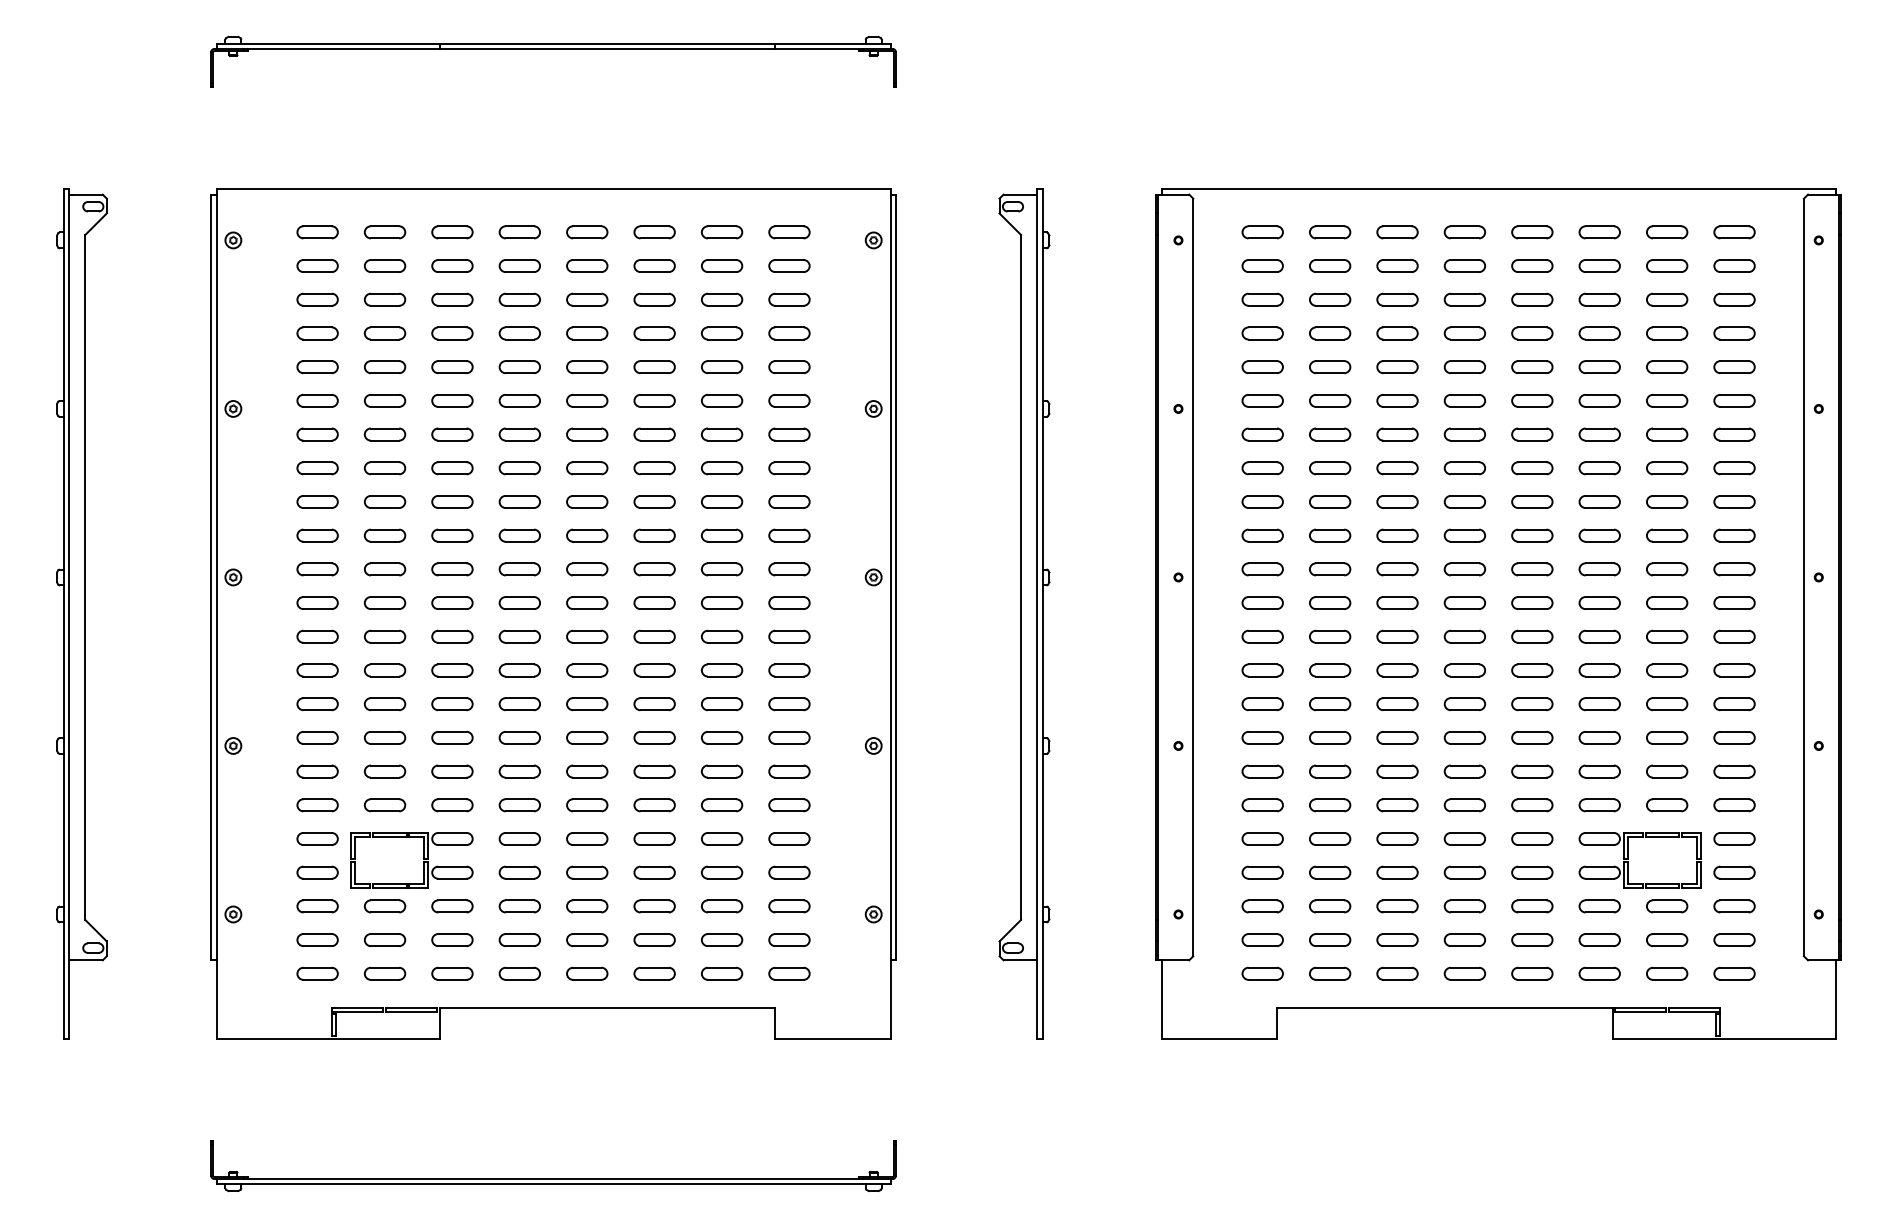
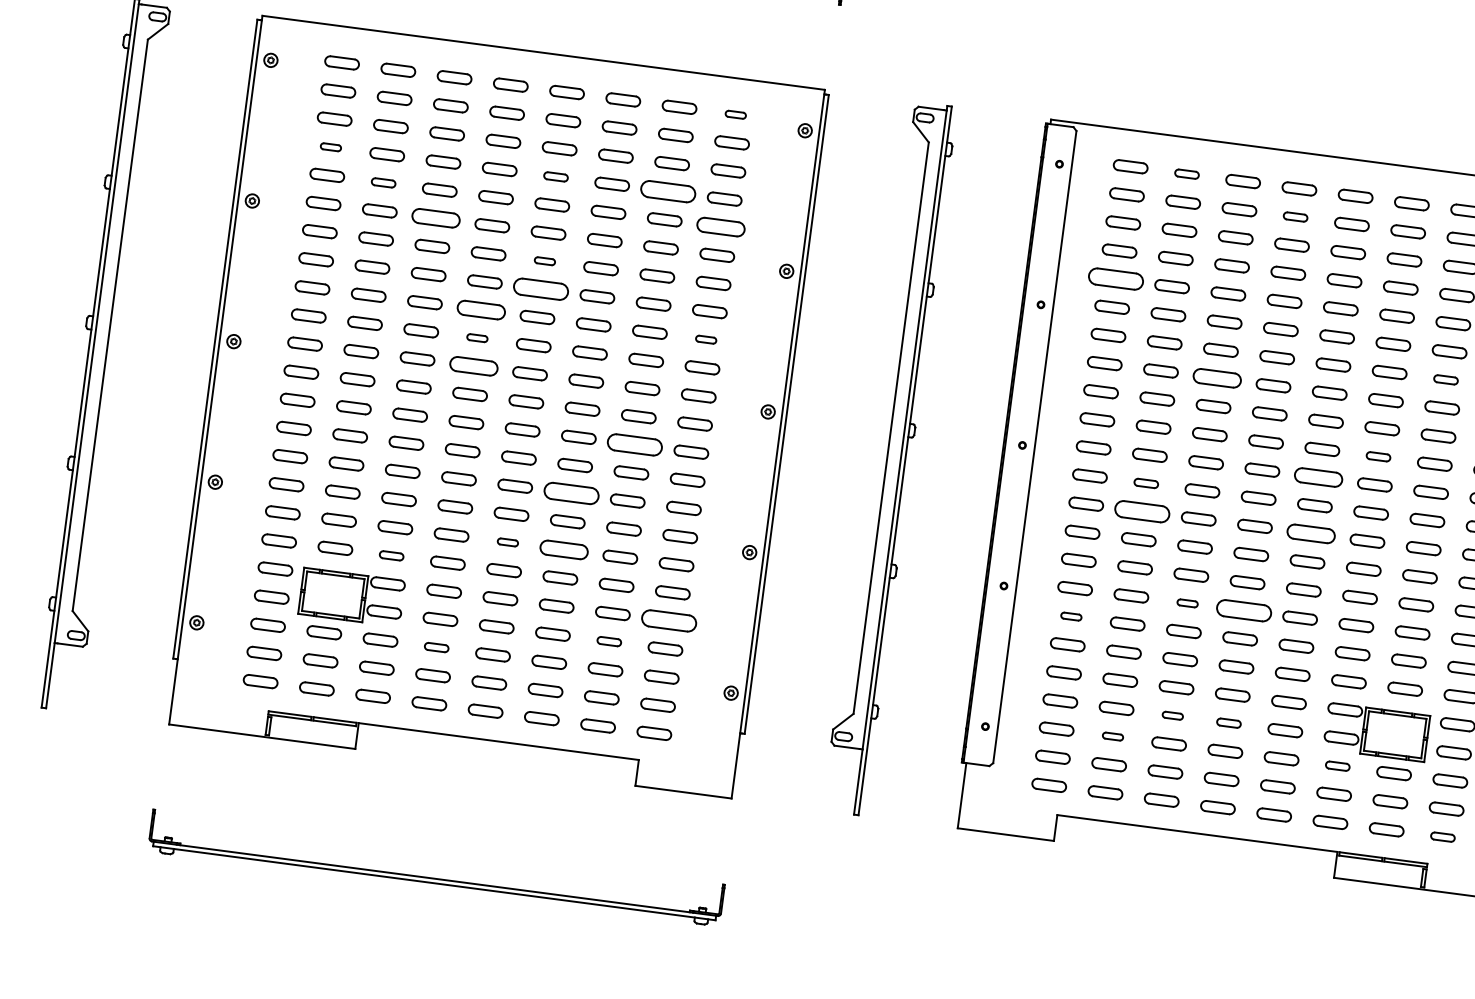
part: (789, 232) -> (735, 114), size x0.6
part: (1330, 232) -> (1187, 174), size x0.7
part: (1464, 265) -> (1295, 216), size x0.7
part: (317, 333) -> (330, 147), size x0.6
part: (587, 333) -> (556, 176), size x0.7
part: (722, 333) -> (668, 191), size x1.6
part: (385, 367) -> (383, 183), size x0.7
part: (789, 367) -> (720, 227), size x1.4
part: (1262, 367) -> (1115, 279), size x1.6
part: (452, 400) -> (436, 218), size x1.4
part: (587, 434) -> (545, 261), size x0.6
part: (1667, 434) -> (1446, 379), size x0.7
part: (587, 468) -> (541, 289), size x1.6
part: (1397, 468) -> (1217, 378), size x1.4
part: (519, 501) -> (480, 309), size x1.4
part: (789, 501) -> (706, 339), size x0.6
part: (519, 535) -> (477, 338), size x0.6
part: (1599, 535) -> (1378, 456), size x0.7
part: (519, 569) -> (473, 366), size x1.4
part: (1532, 569) -> (1318, 477), size x1.4
part: (1330, 602) -> (1146, 483), size x0.7
part: (722, 636) -> (635, 444), size x1.6
part: (1330, 636) -> (1142, 511), size x1.6
part: (1532, 636) -> (1311, 533), size x1.4
part: (654, 704) -> (571, 493), size x1.6
part: (1397, 737) -> (1187, 603), size x0.6
part: (1464, 737) -> (1243, 610), size x1.6
part: (587, 771) -> (508, 542), size x0.6
part: (654, 771) -> (563, 549), size x1.4
part: (1262, 771) -> (1071, 616), size x0.6
part: (452, 805) -> (391, 555), size x0.7
part: (789, 838) -> (669, 620), size x1.6
part: (722, 872) -> (609, 641), size x0.7
part: (1397, 872) -> (1172, 715), size x0.6
part: (1464, 872) -> (1228, 723), size x0.7
part: (519, 906) -> (436, 647), size x0.7
part: (1330, 906) -> (1113, 736), size x0.6
part: (1599, 906) -> (1337, 766), size x0.7
part: (1734, 973) -> (1442, 836), size x0.7

